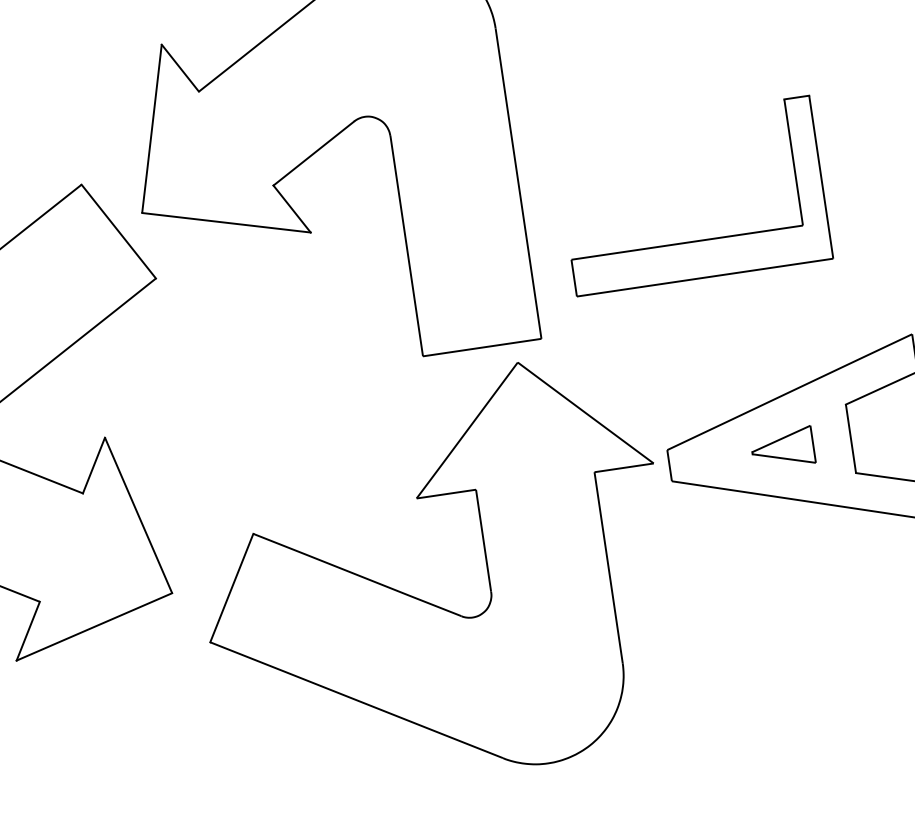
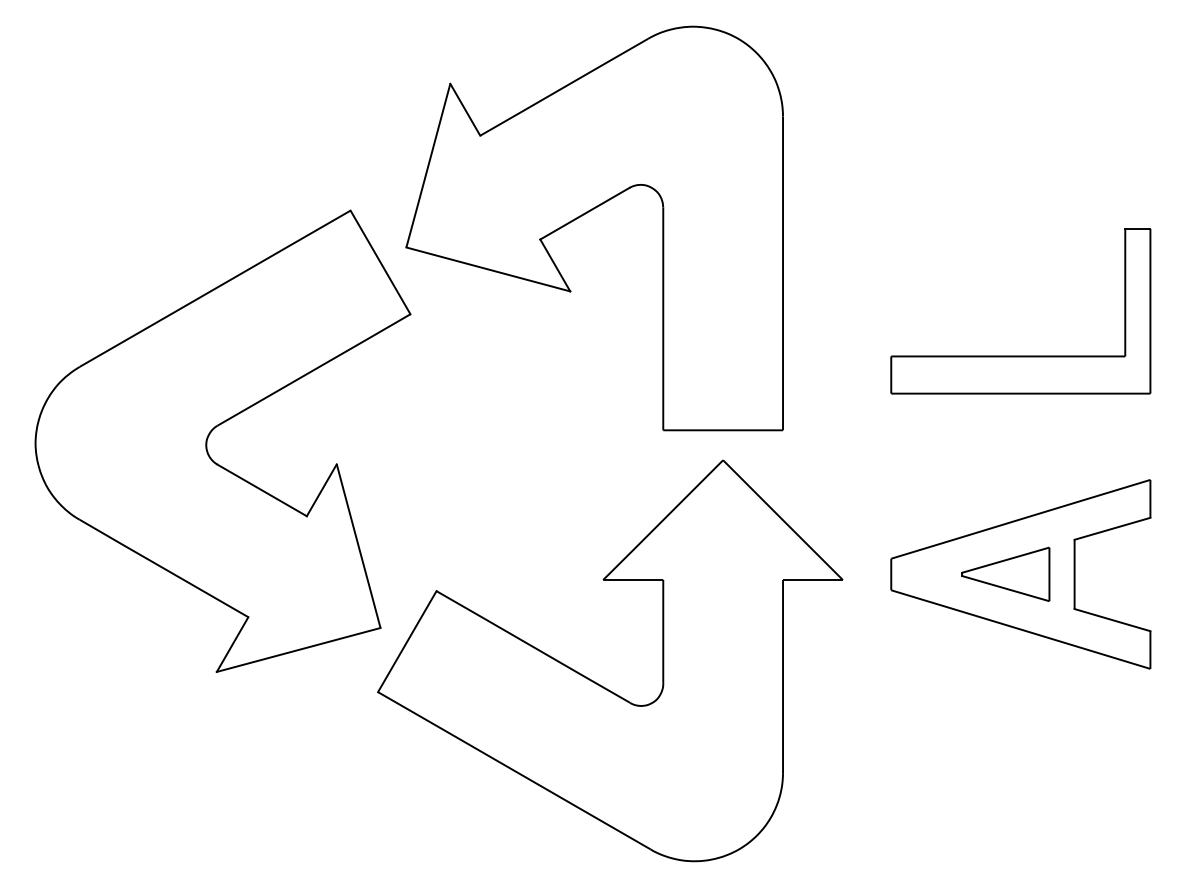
part: (699, 239) -> (1020, 355), moved
part: (782, 448) -> (1005, 573), size x1.43
part: (423, 600) -> (595, 681), moved

